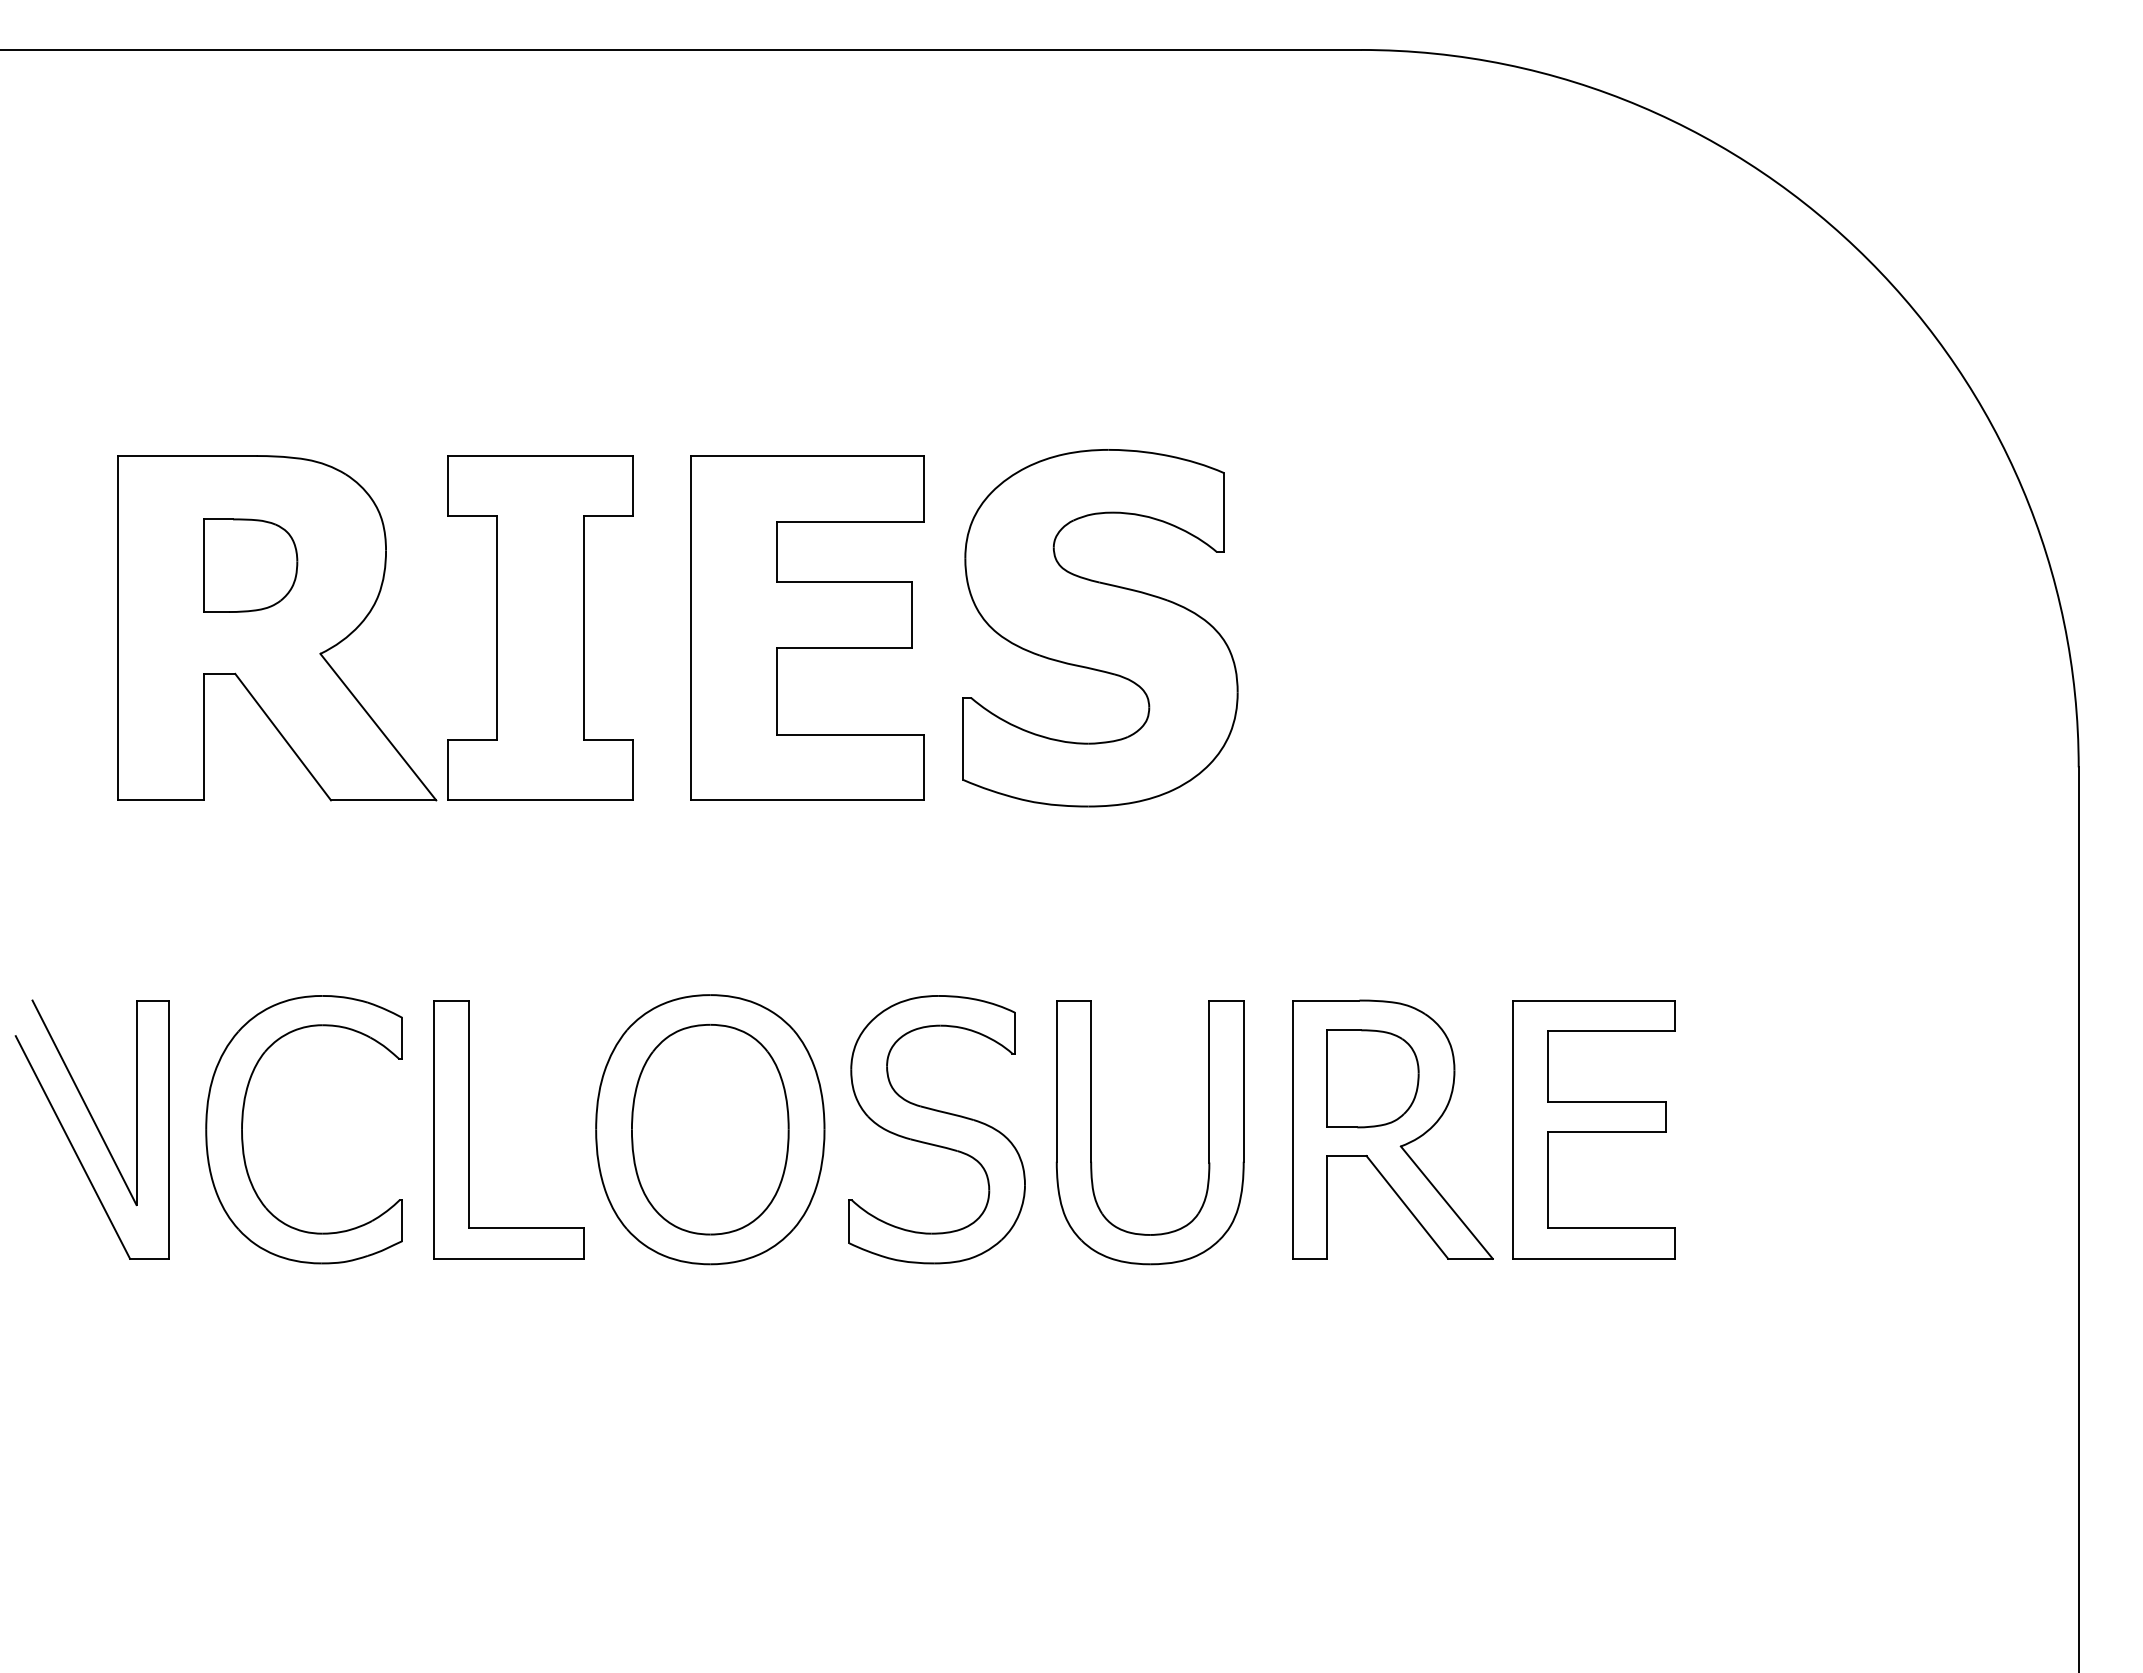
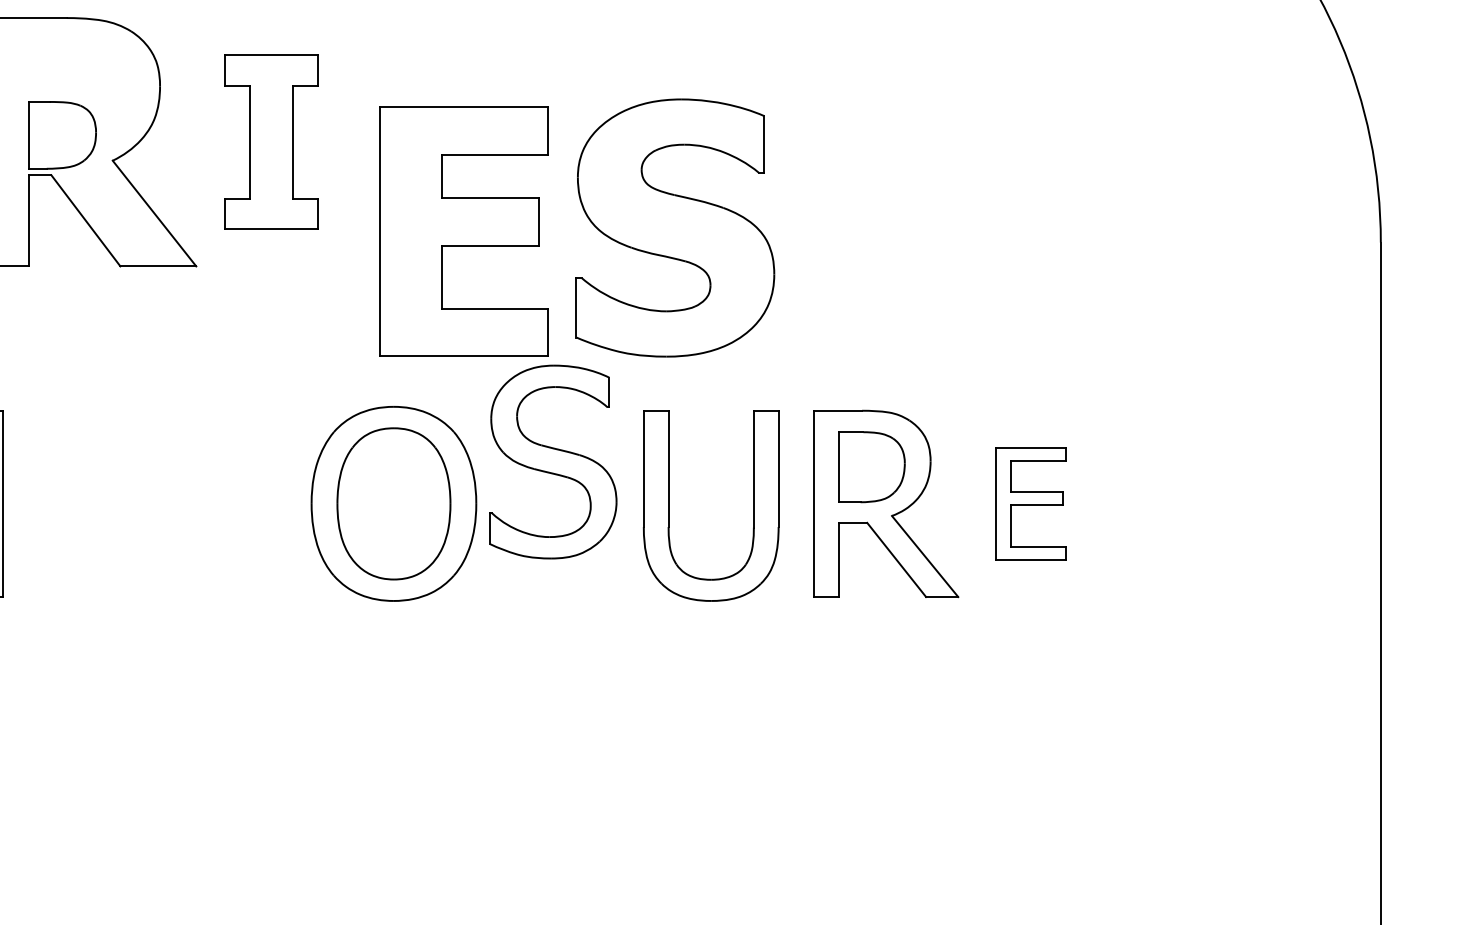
part: (250, 565) -> (62, 135), moved
part: (540, 627) -> (271, 141), size x0.7
part: (807, 627) -> (464, 231), moved
part: (1100, 628) -> (675, 228), moved
part: (243, 1122) -> (57, 498), removed
part: (469, 1129) -> (220, 503), removed
part: (936, 1129) -> (552, 461), moved
part: (1593, 1129) -> (1030, 503), size x0.6

